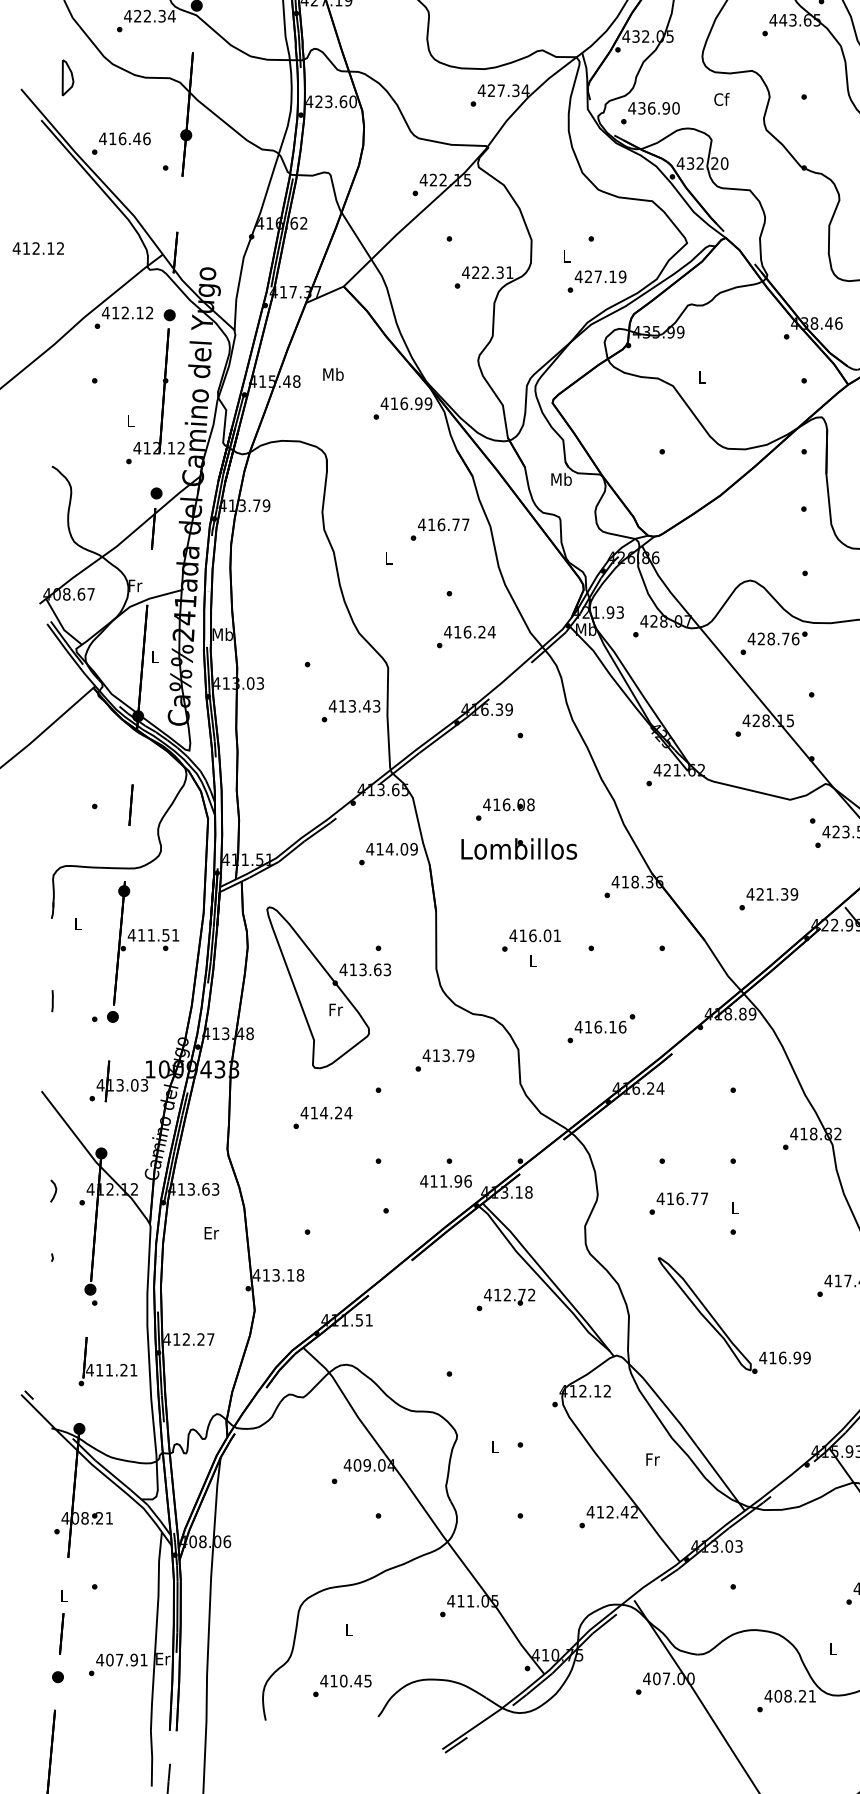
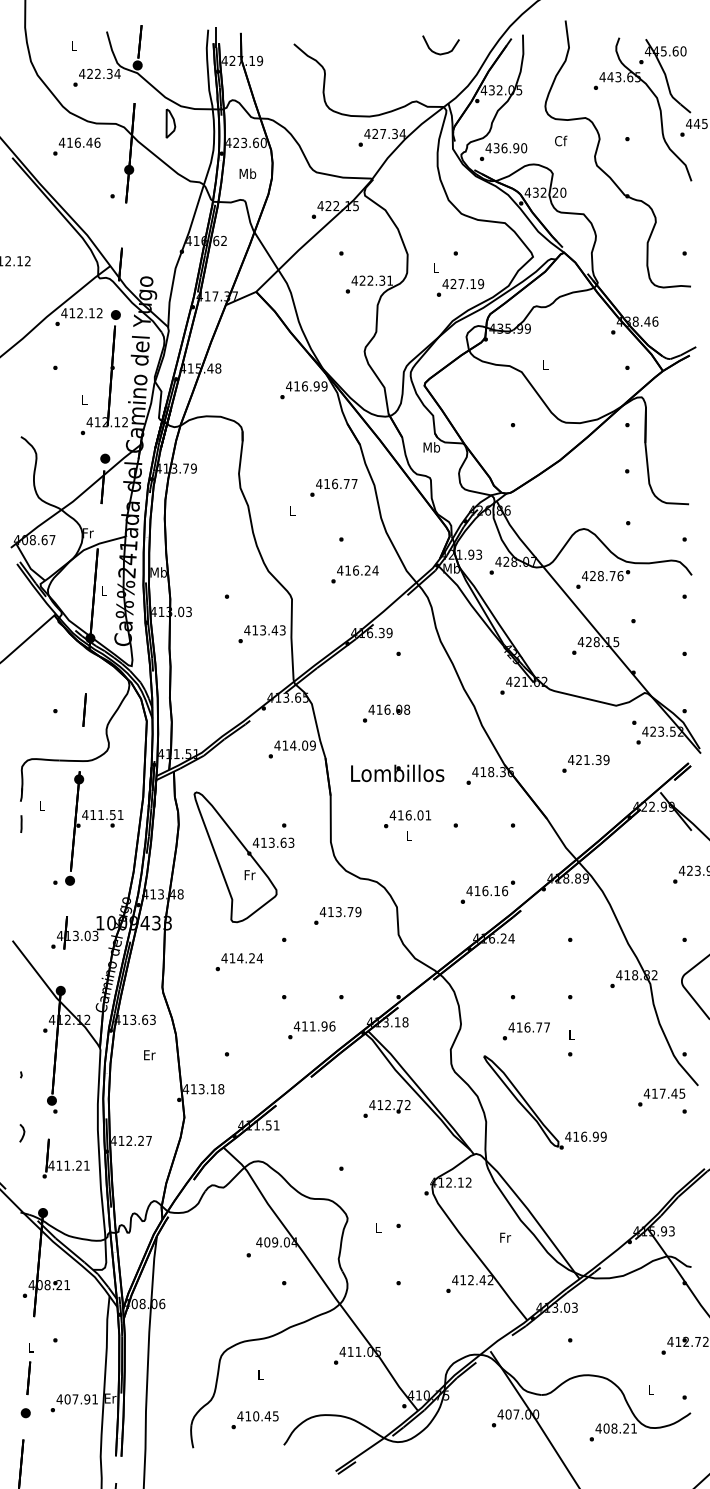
part: (67, 77) -> (170, 123), moved
text: (120, 143) -> (76, 146), moved
text: (332, 374) -> (247, 173), moved
text: (518, 849) -> (397, 773), moved
text: (768, 898) -> (585, 763), moved
line: (52, 1000) -> (21, 823), moved
text: (600, 1027) -> (487, 891), moved
text: (445, 1181) -> (314, 1026), moved
curve: (55, 1191) -> (23, 1133), moved
part: (718, 1322) -> (532, 1108), moved

